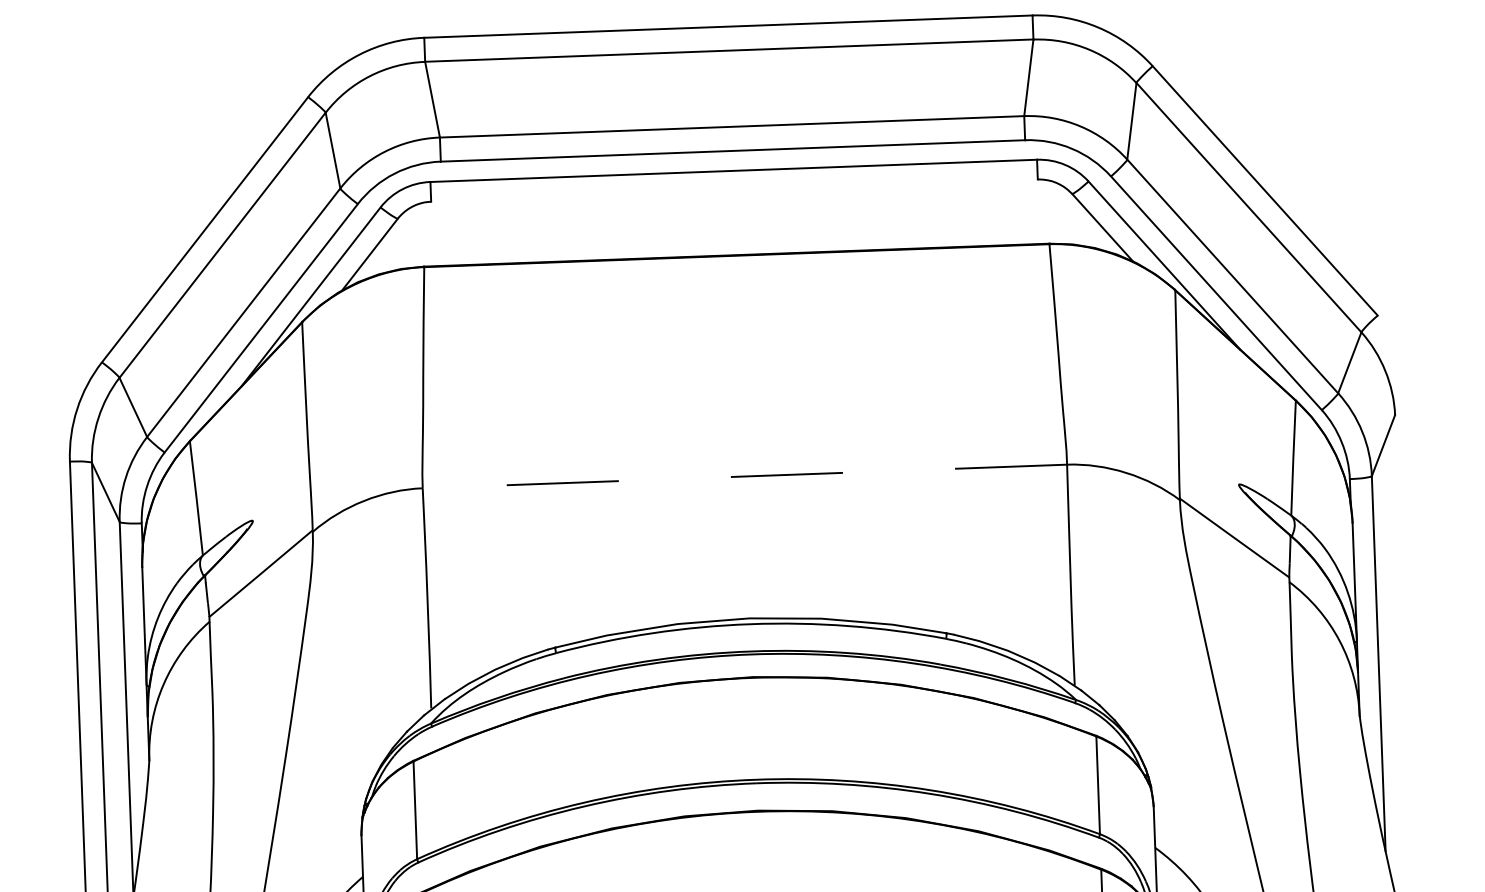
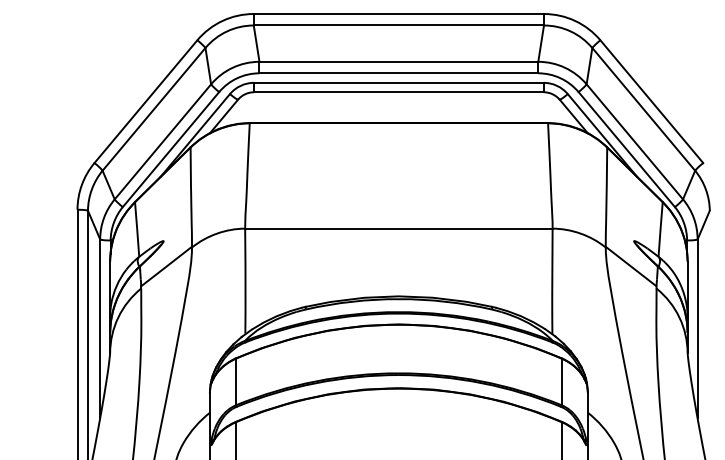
line: (733, 191) -> (398, 92), added
line: (744, 476) -> (398, 228), dashed -> solid

